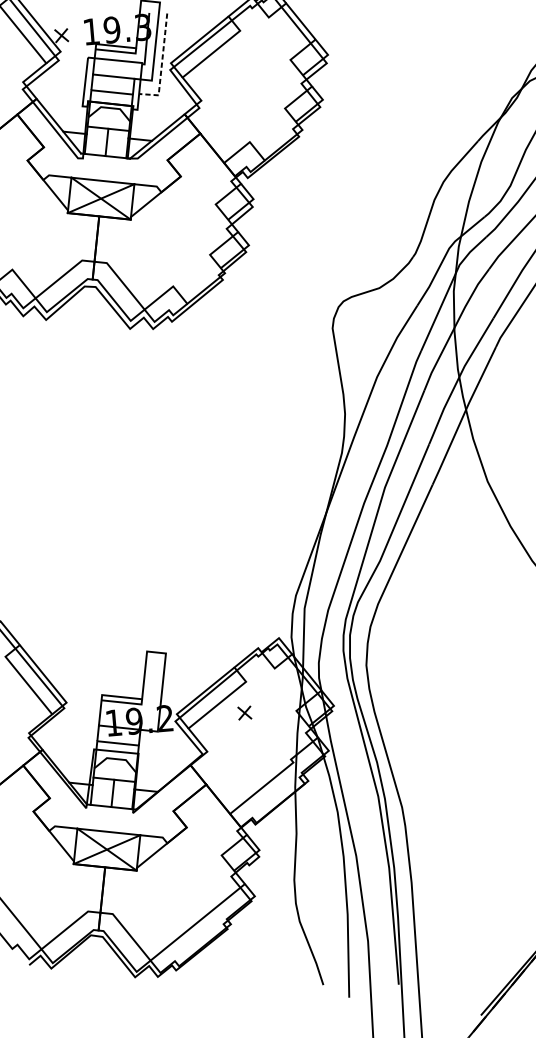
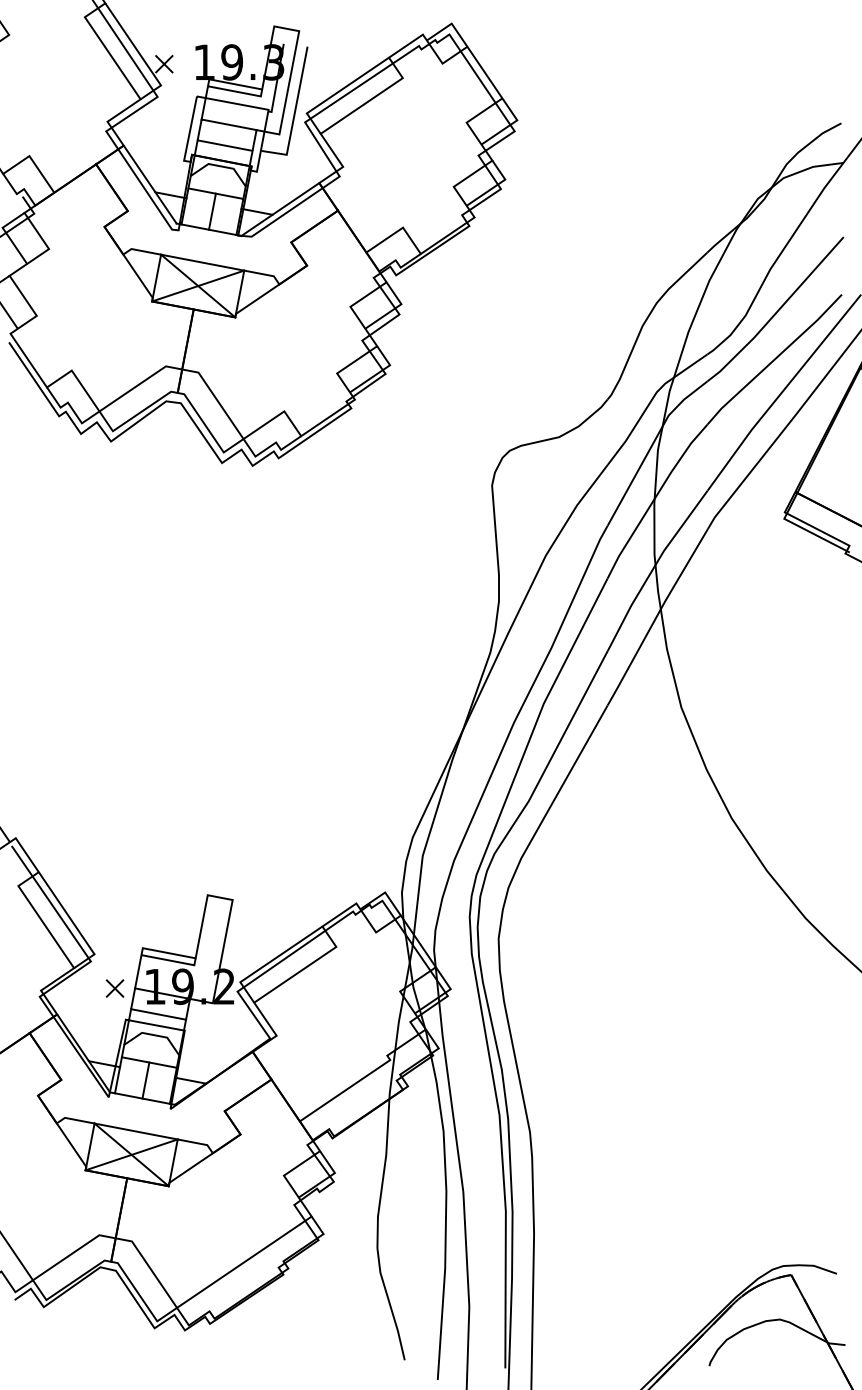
line: (161, 64) -> (294, 113), dashed -> solid
part: (244, 713) -> (114, 988), moved

